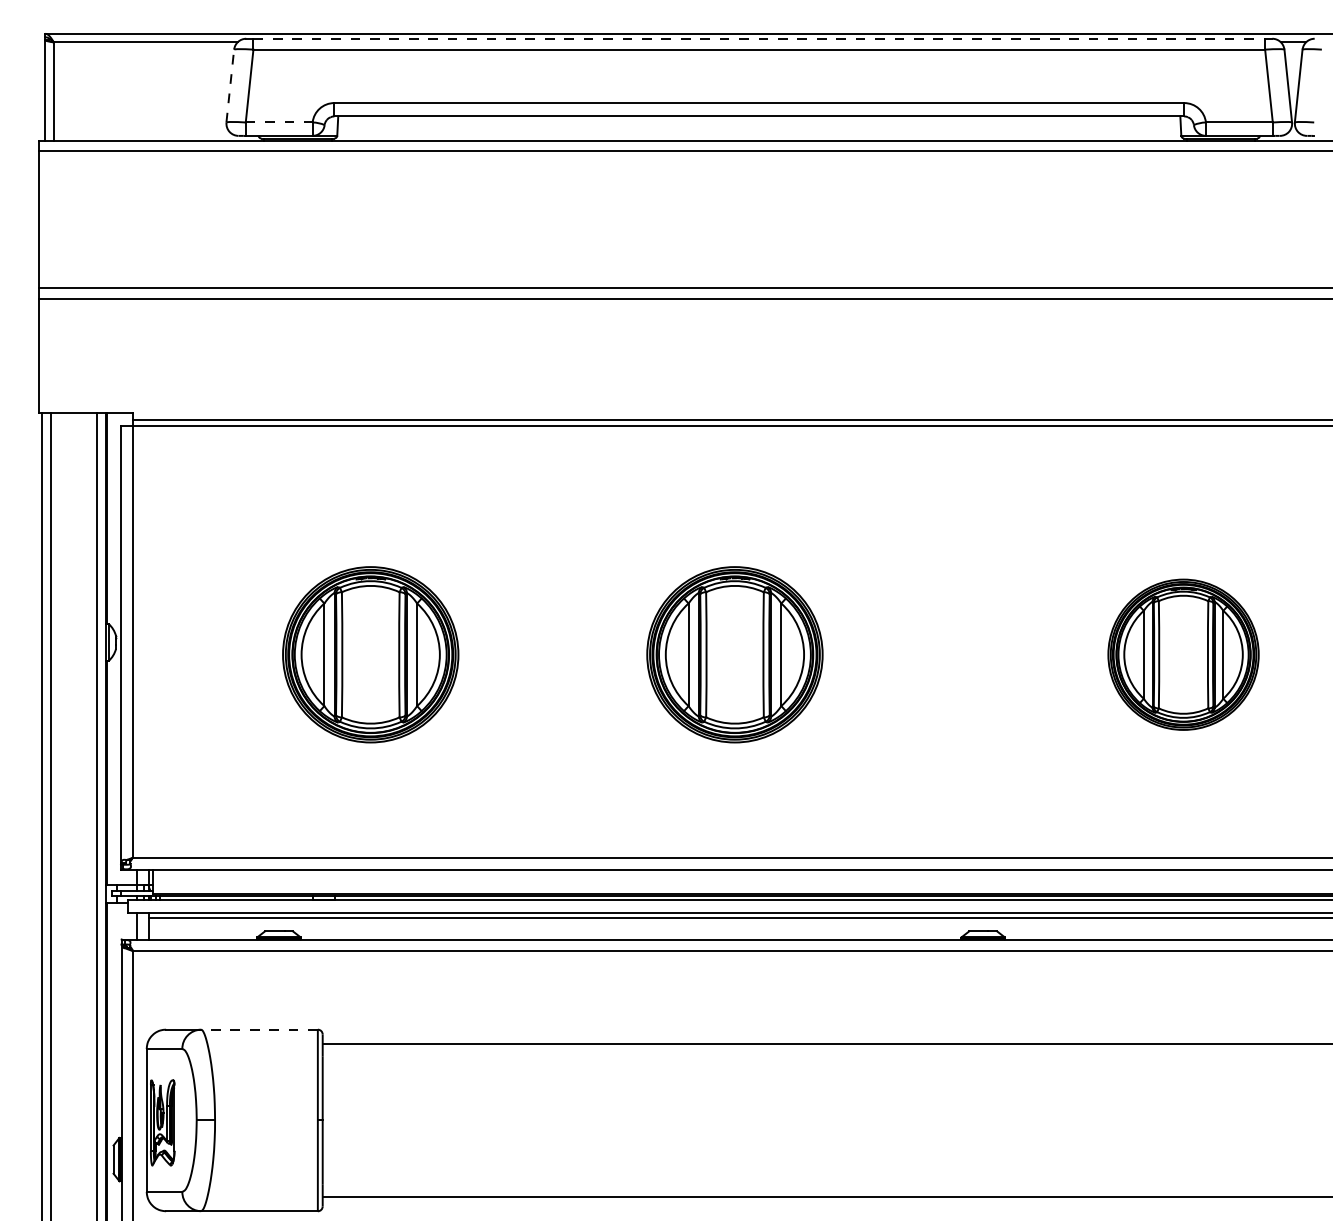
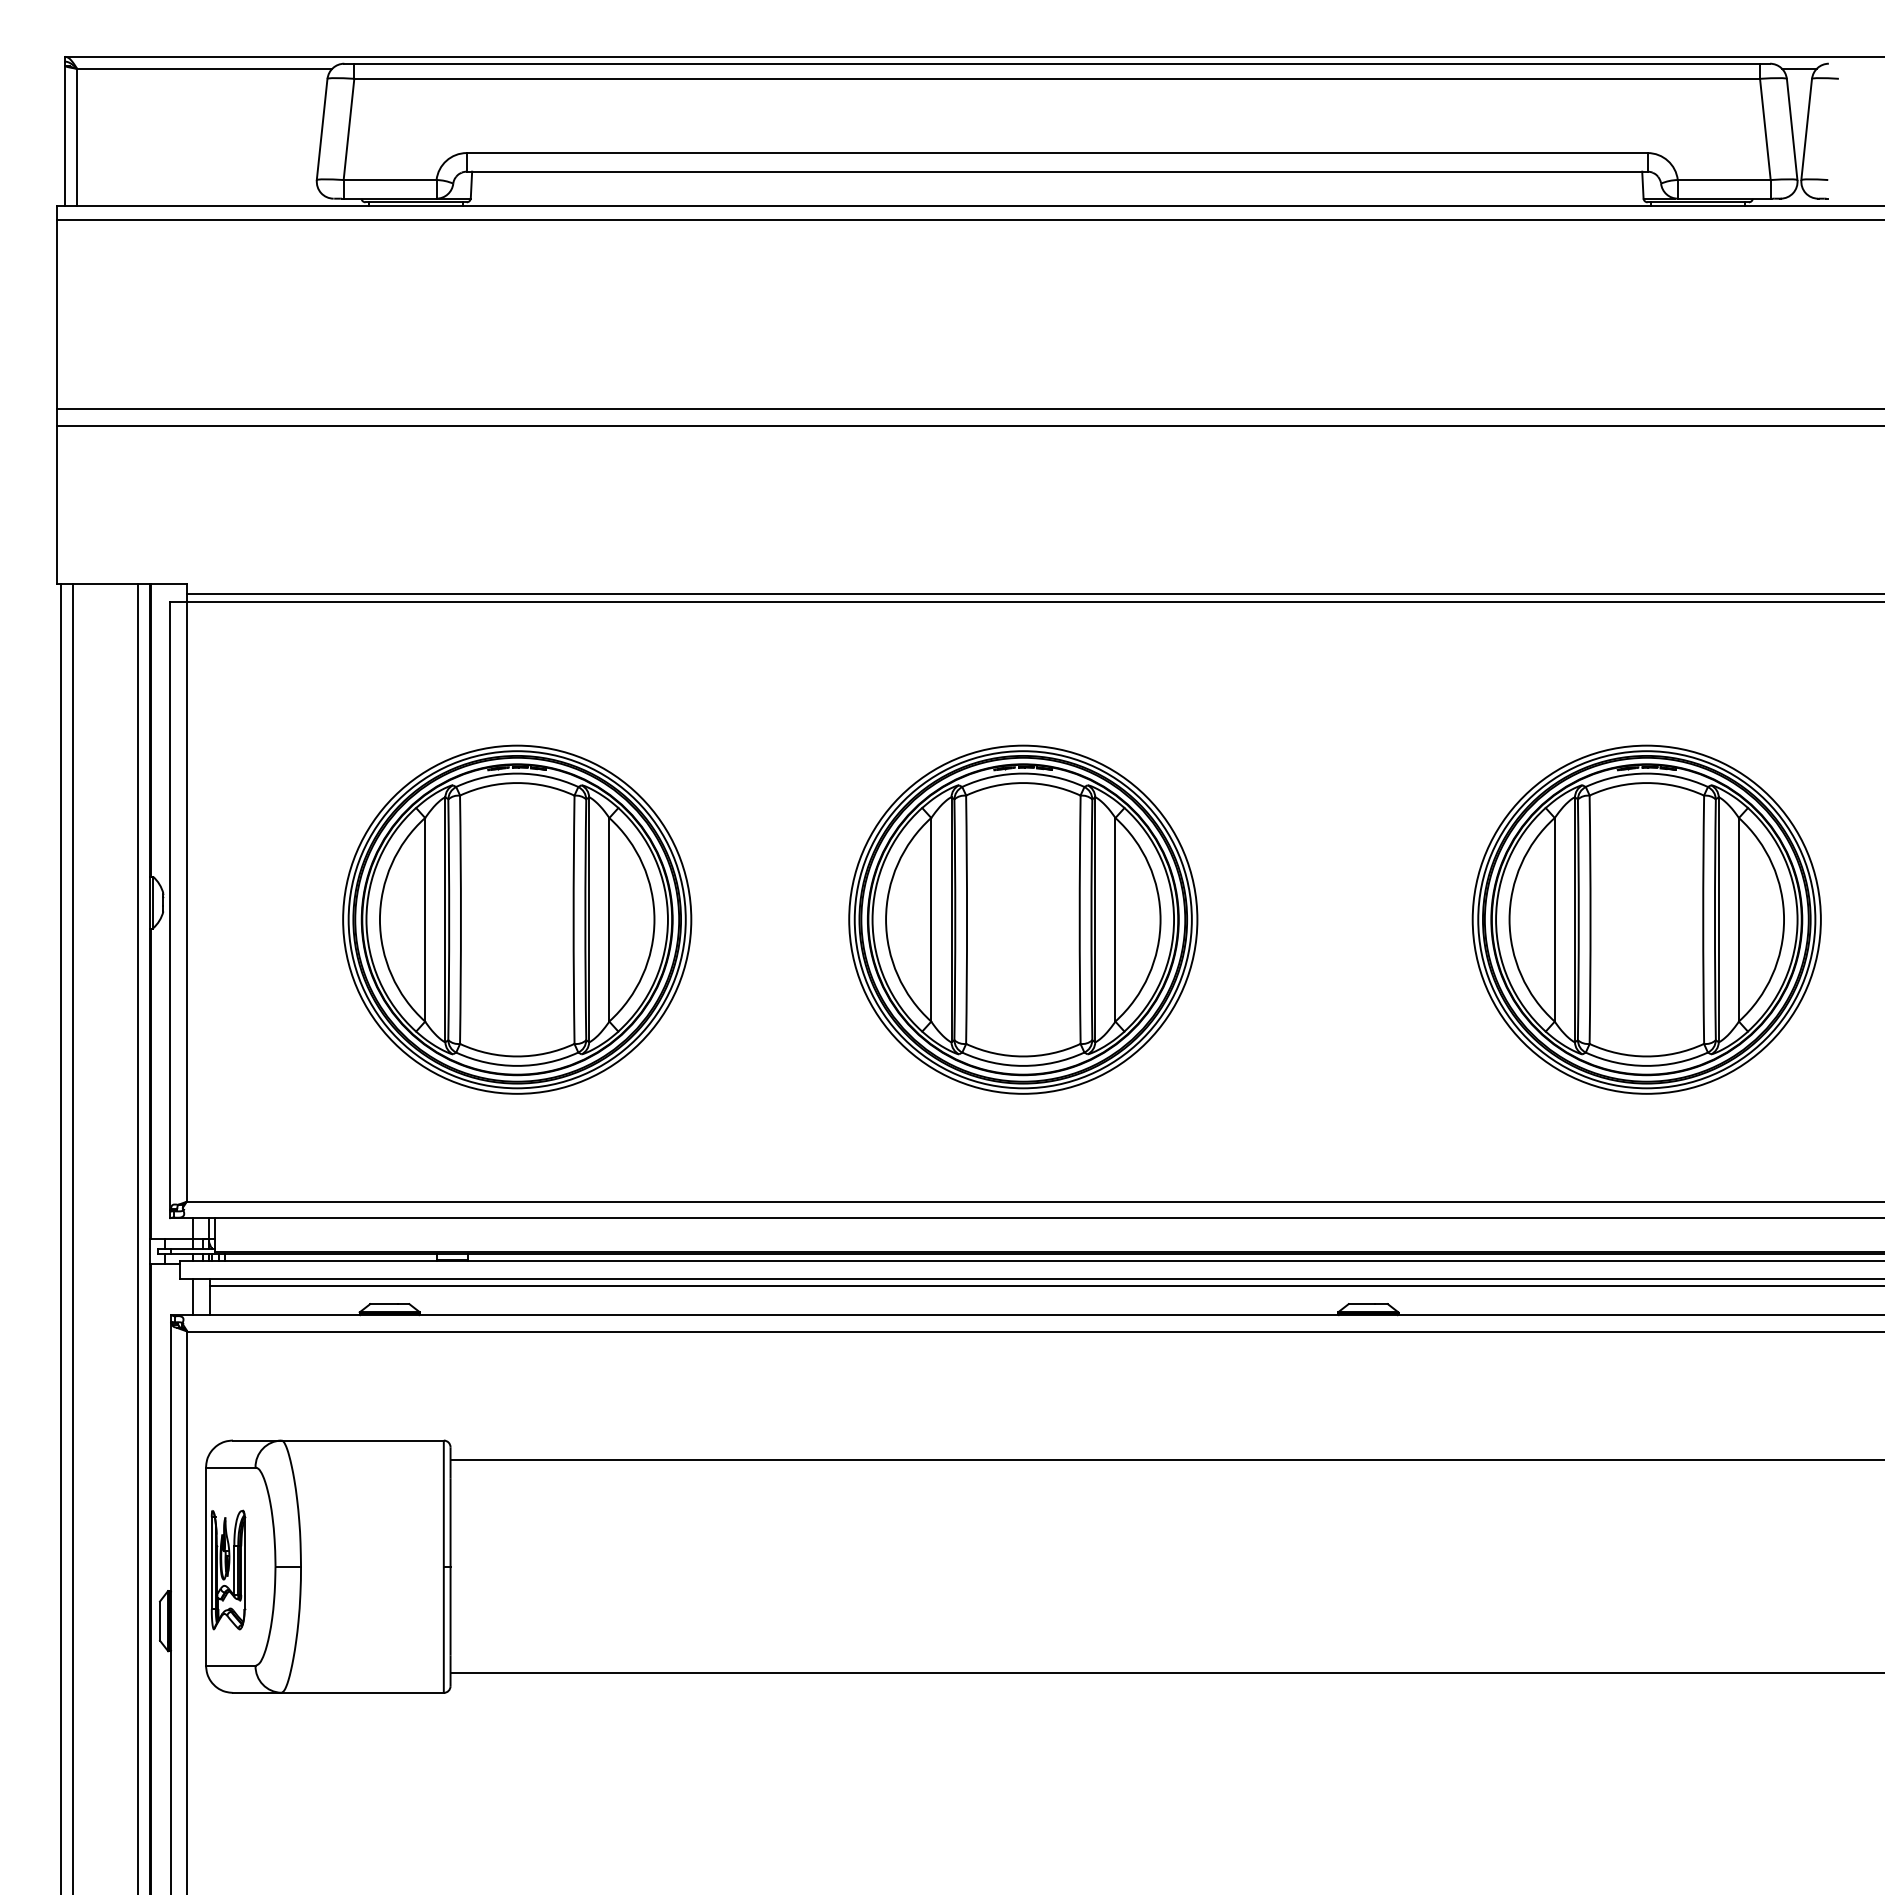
line: (759, 38) -> (1057, 63), dashed -> solid
line: (230, 86) -> (322, 129), dashed -> solid
line: (279, 122) -> (390, 180), dashed -> solid
part: (370, 654) -> (517, 919), size x1.43
part: (735, 654) -> (1023, 919), size x1.43
part: (1183, 654) -> (1646, 919), size x1.67
line: (259, 1029) -> (362, 1440), dashed -> solid

